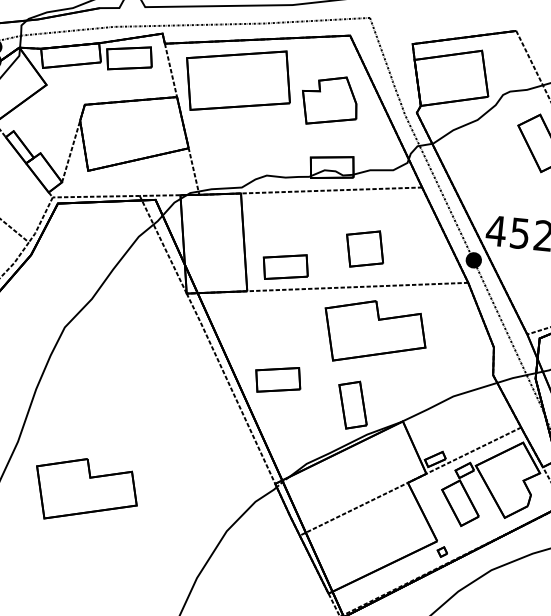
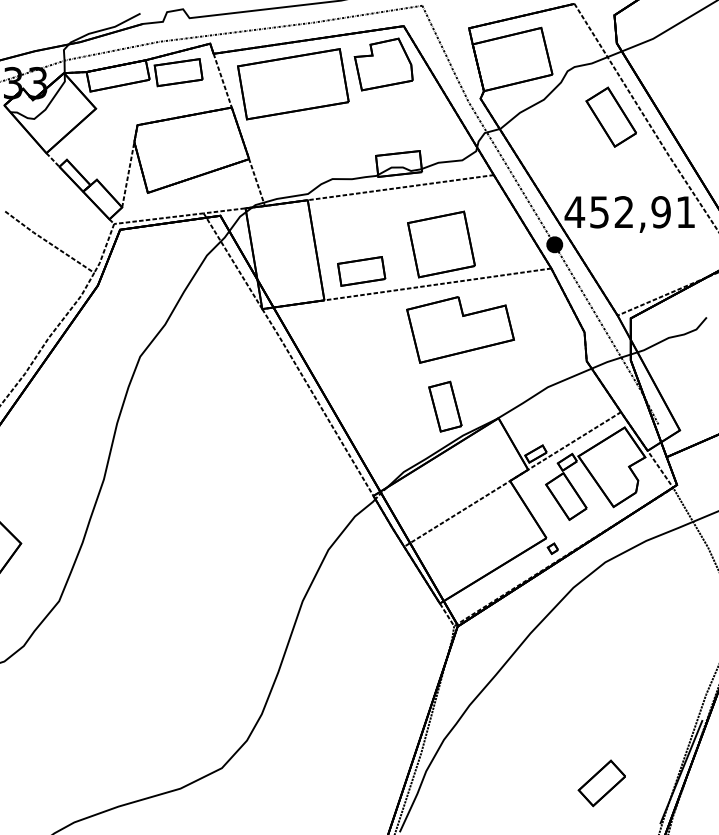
part: (329, 100) -> (383, 64), moved
part: (365, 249) -> (441, 244), size x1.67
part: (278, 379) -> (365, 388), removed
part: (86, 490) -> (179, 522), removed

